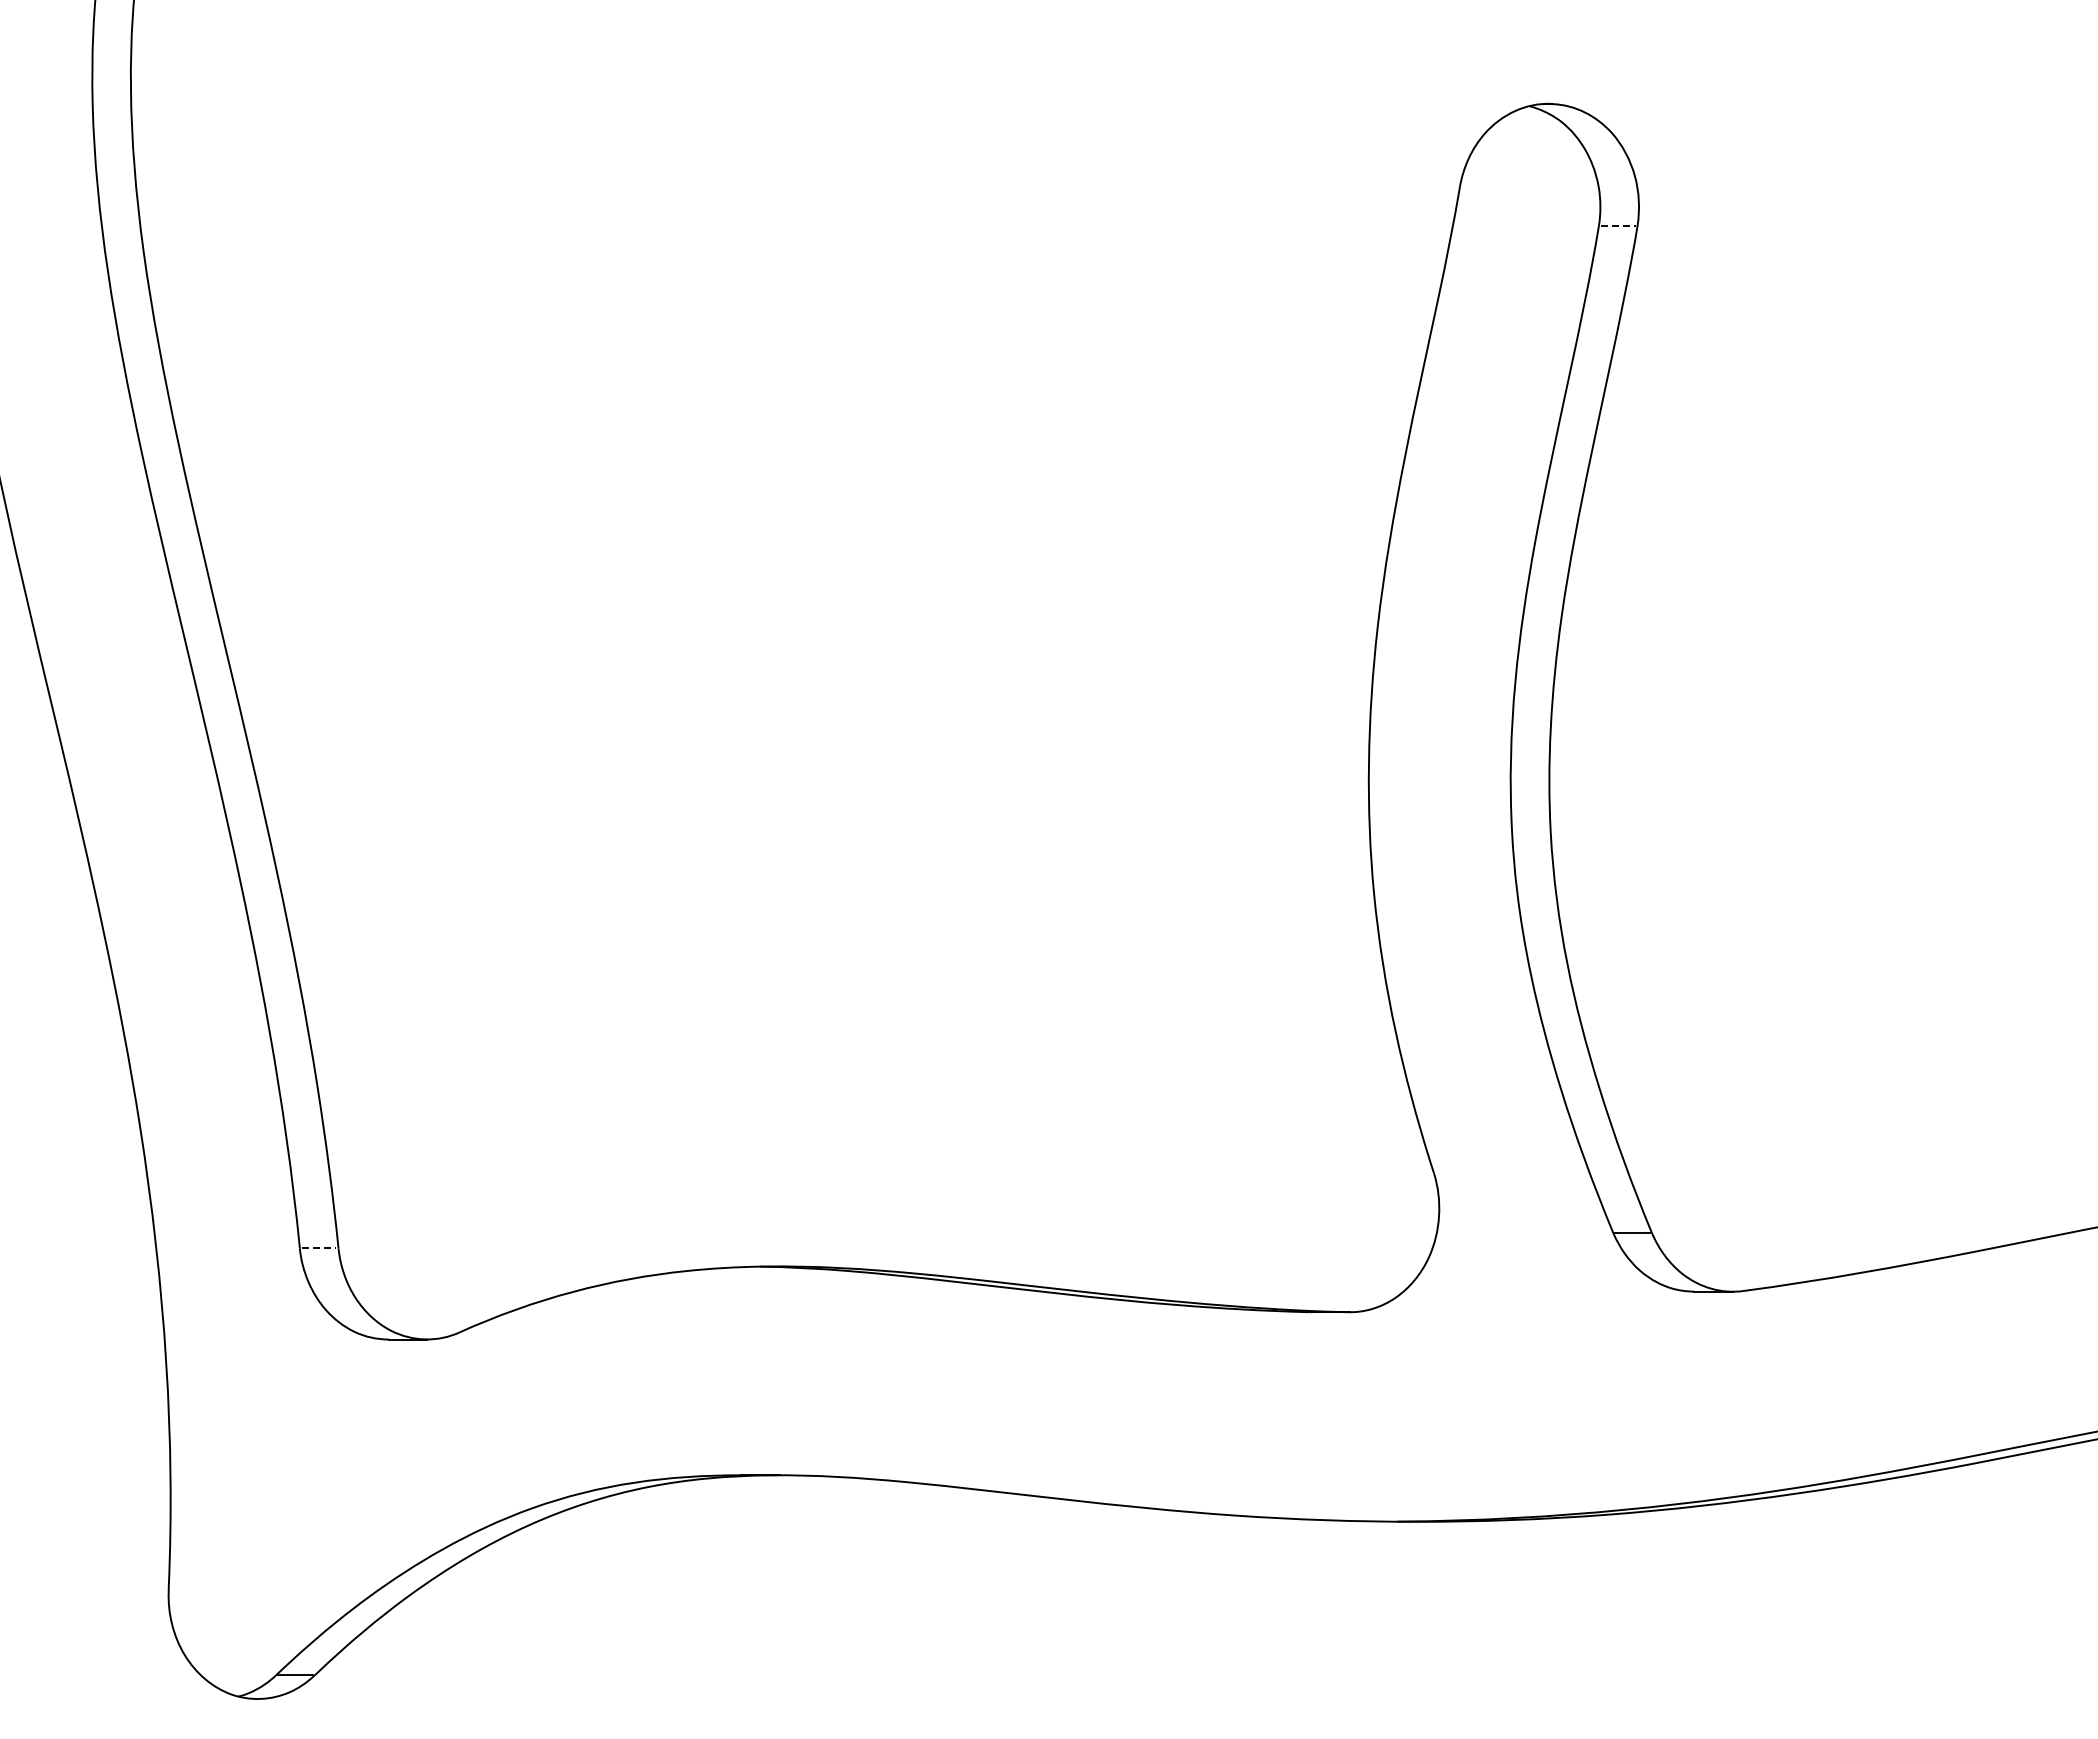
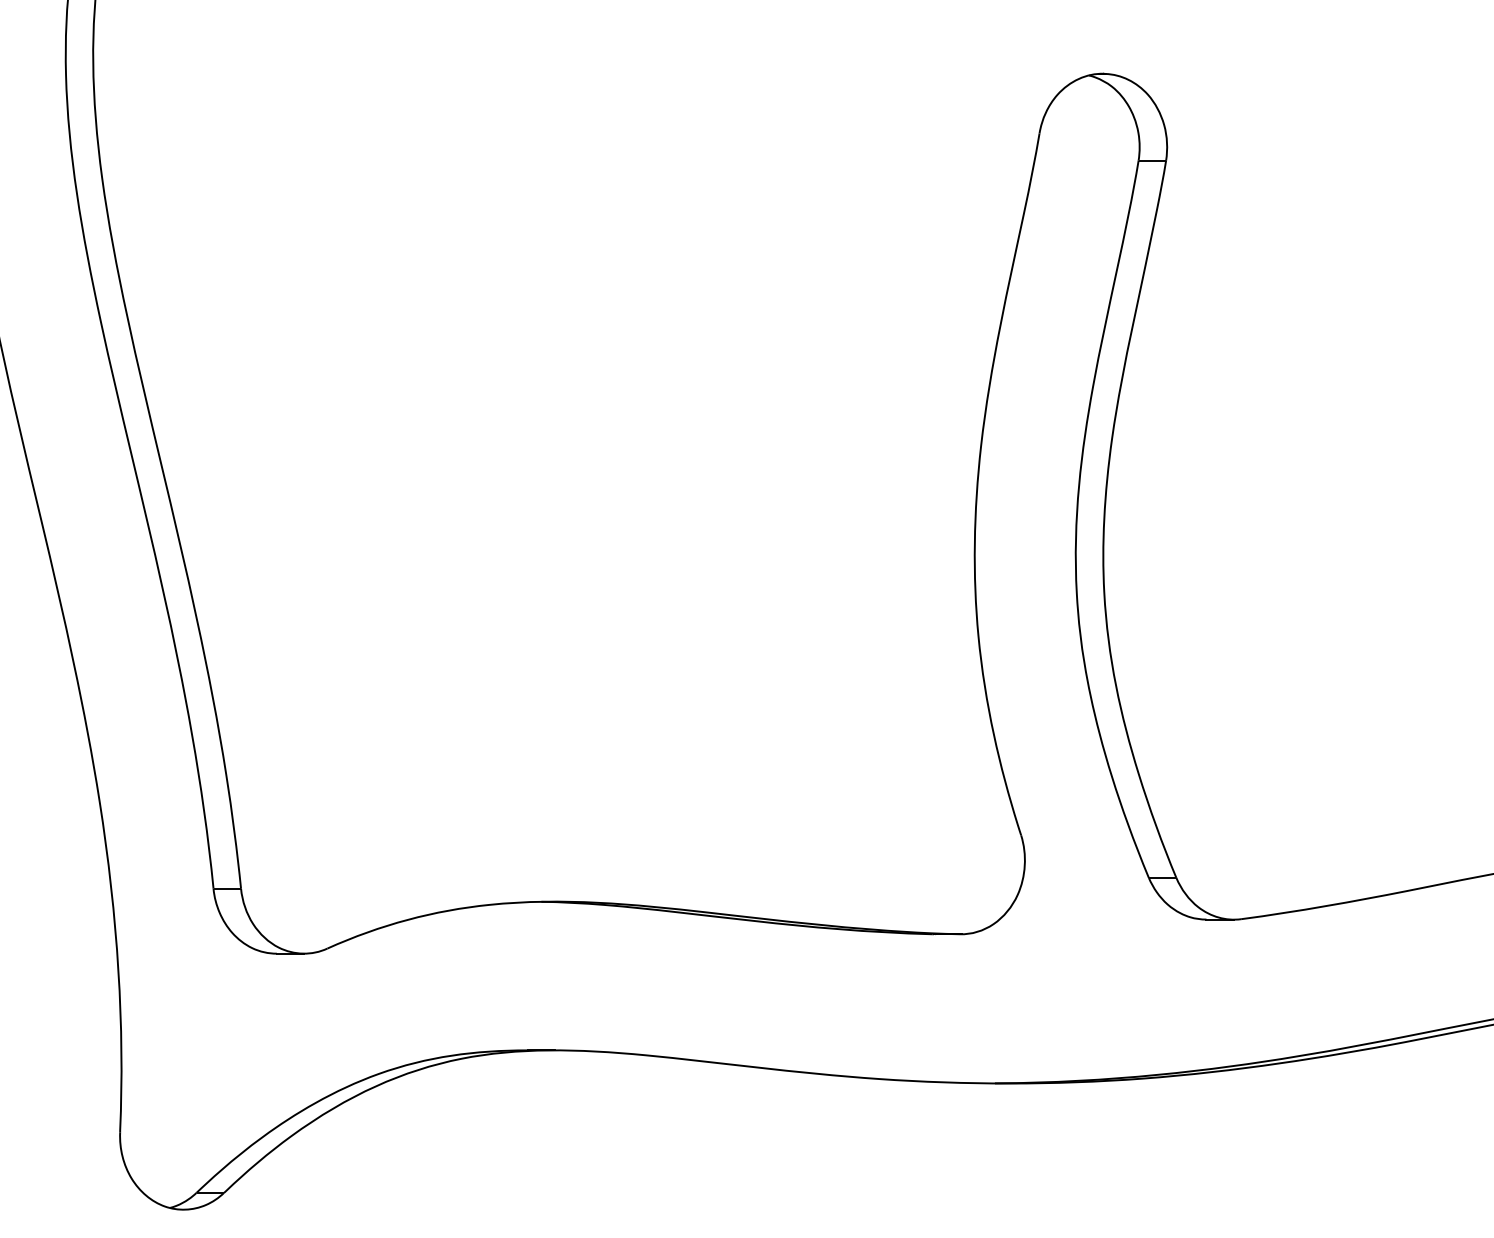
line: (1618, 225) -> (1152, 160), dashed -> solid
line: (319, 1248) -> (227, 888), dashed -> solid

